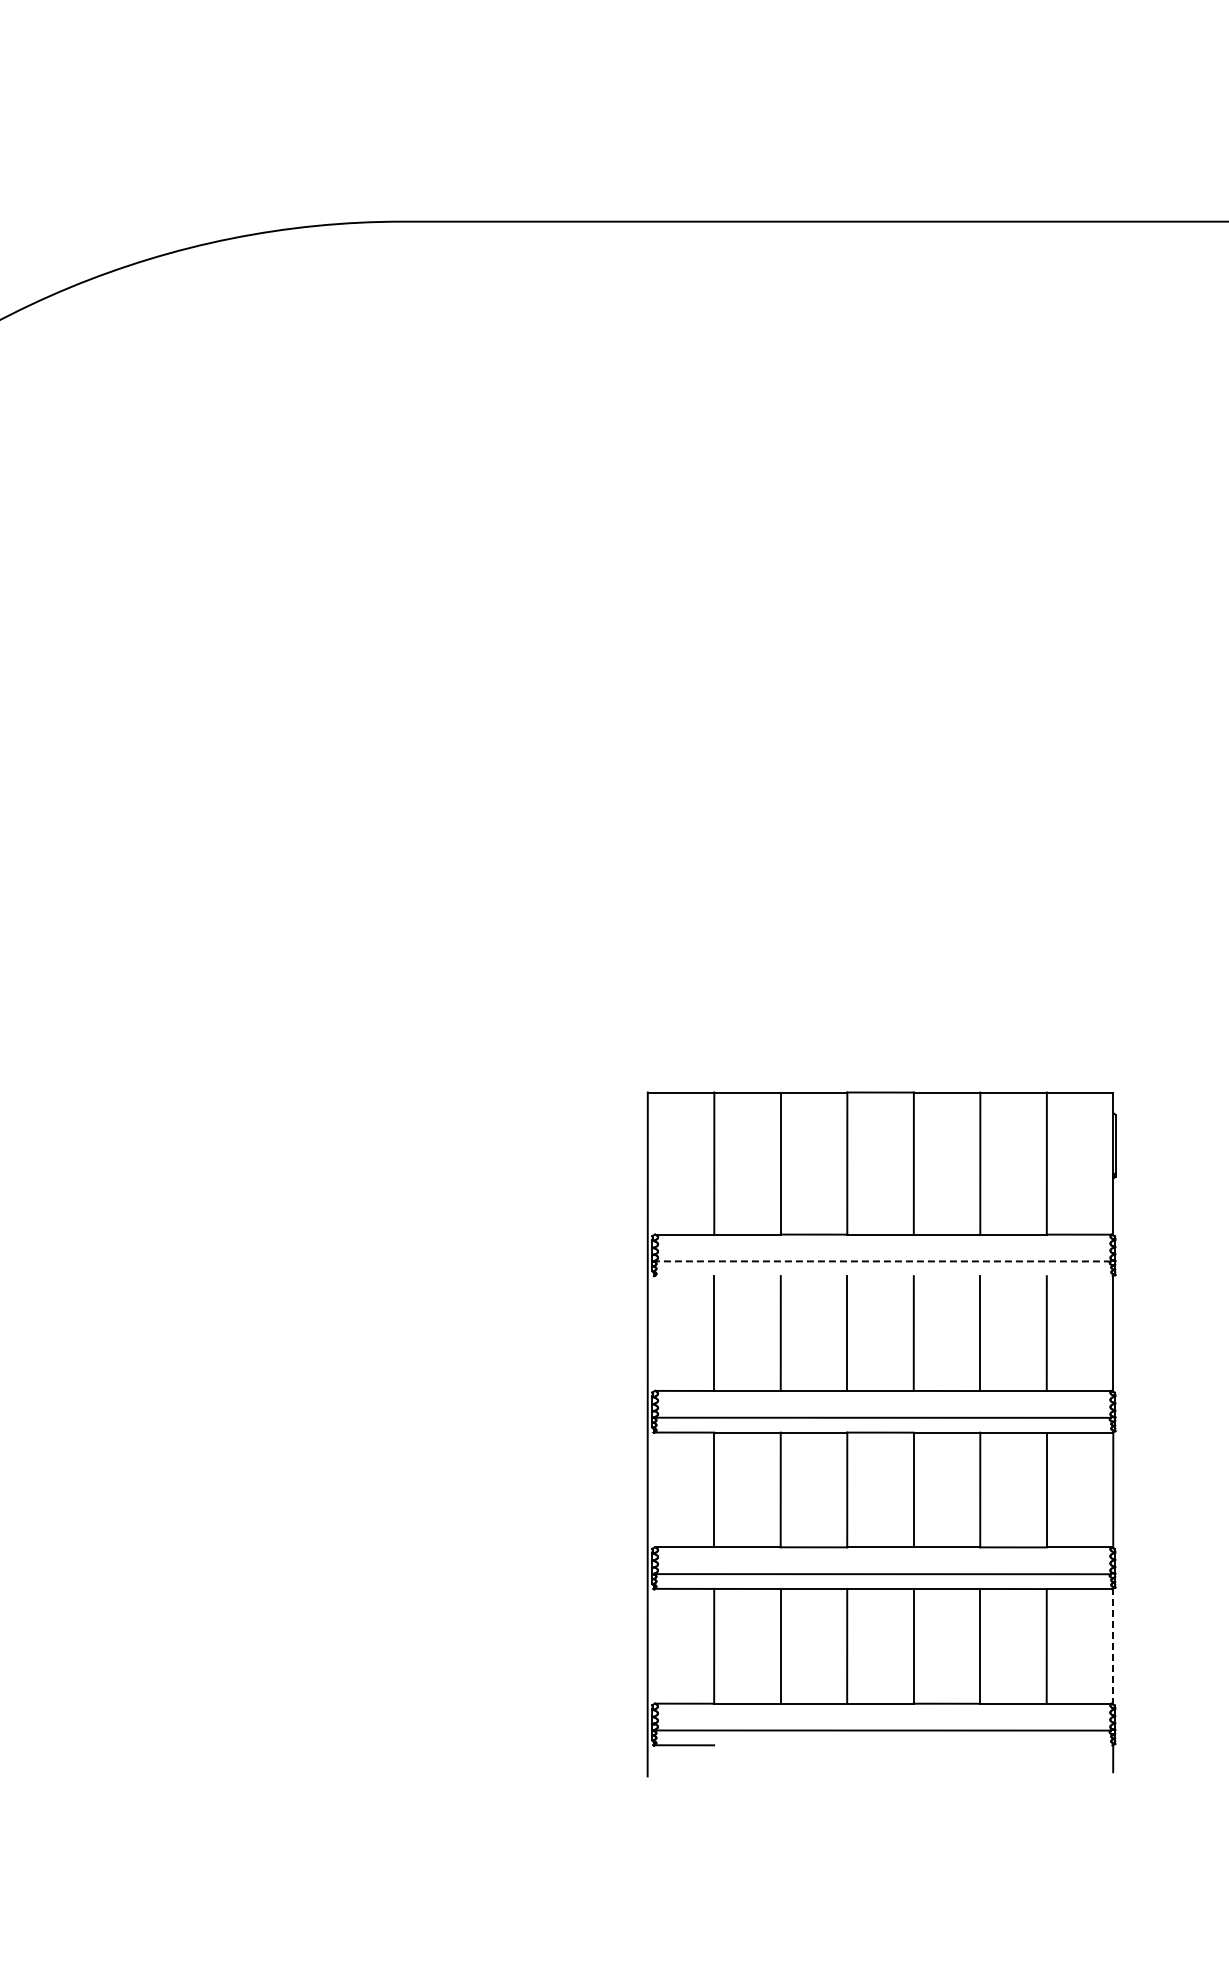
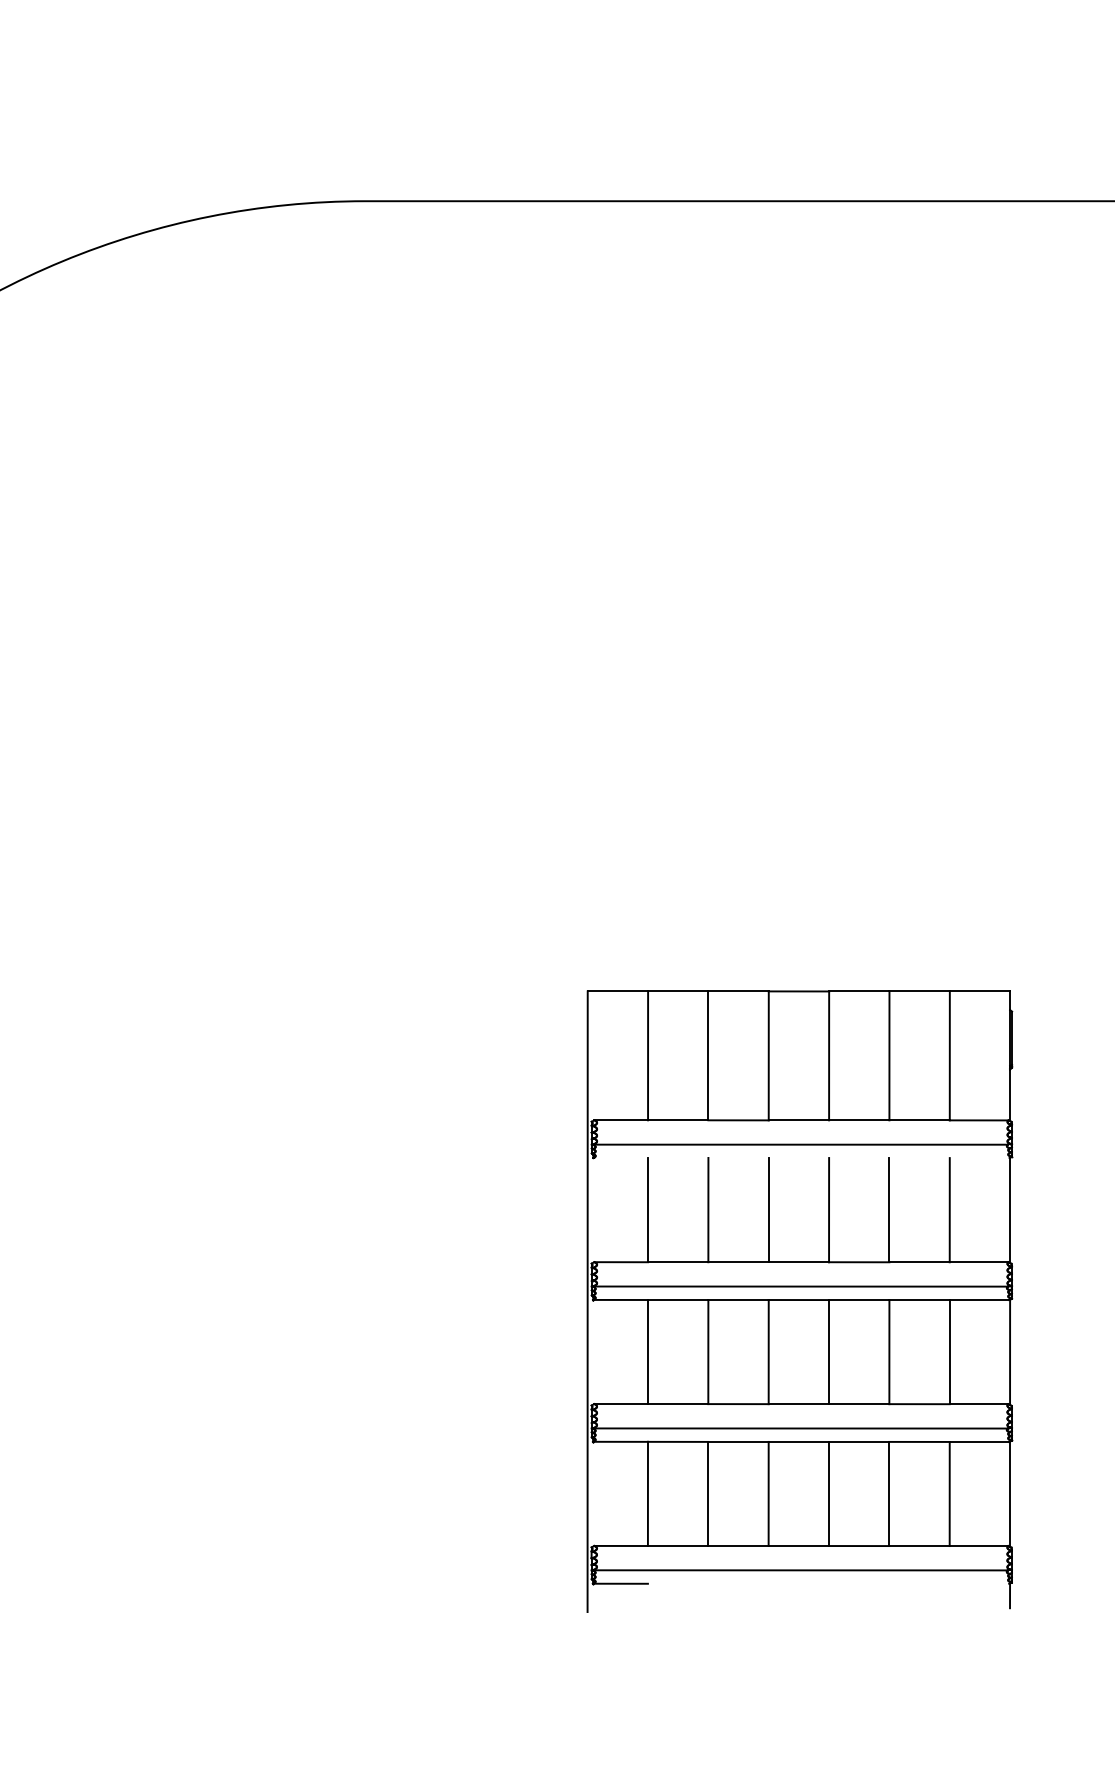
line: (882, 1261) -> (800, 1144), dashed -> solid
line: (1113, 1646) -> (1010, 1494), dashed -> solid

